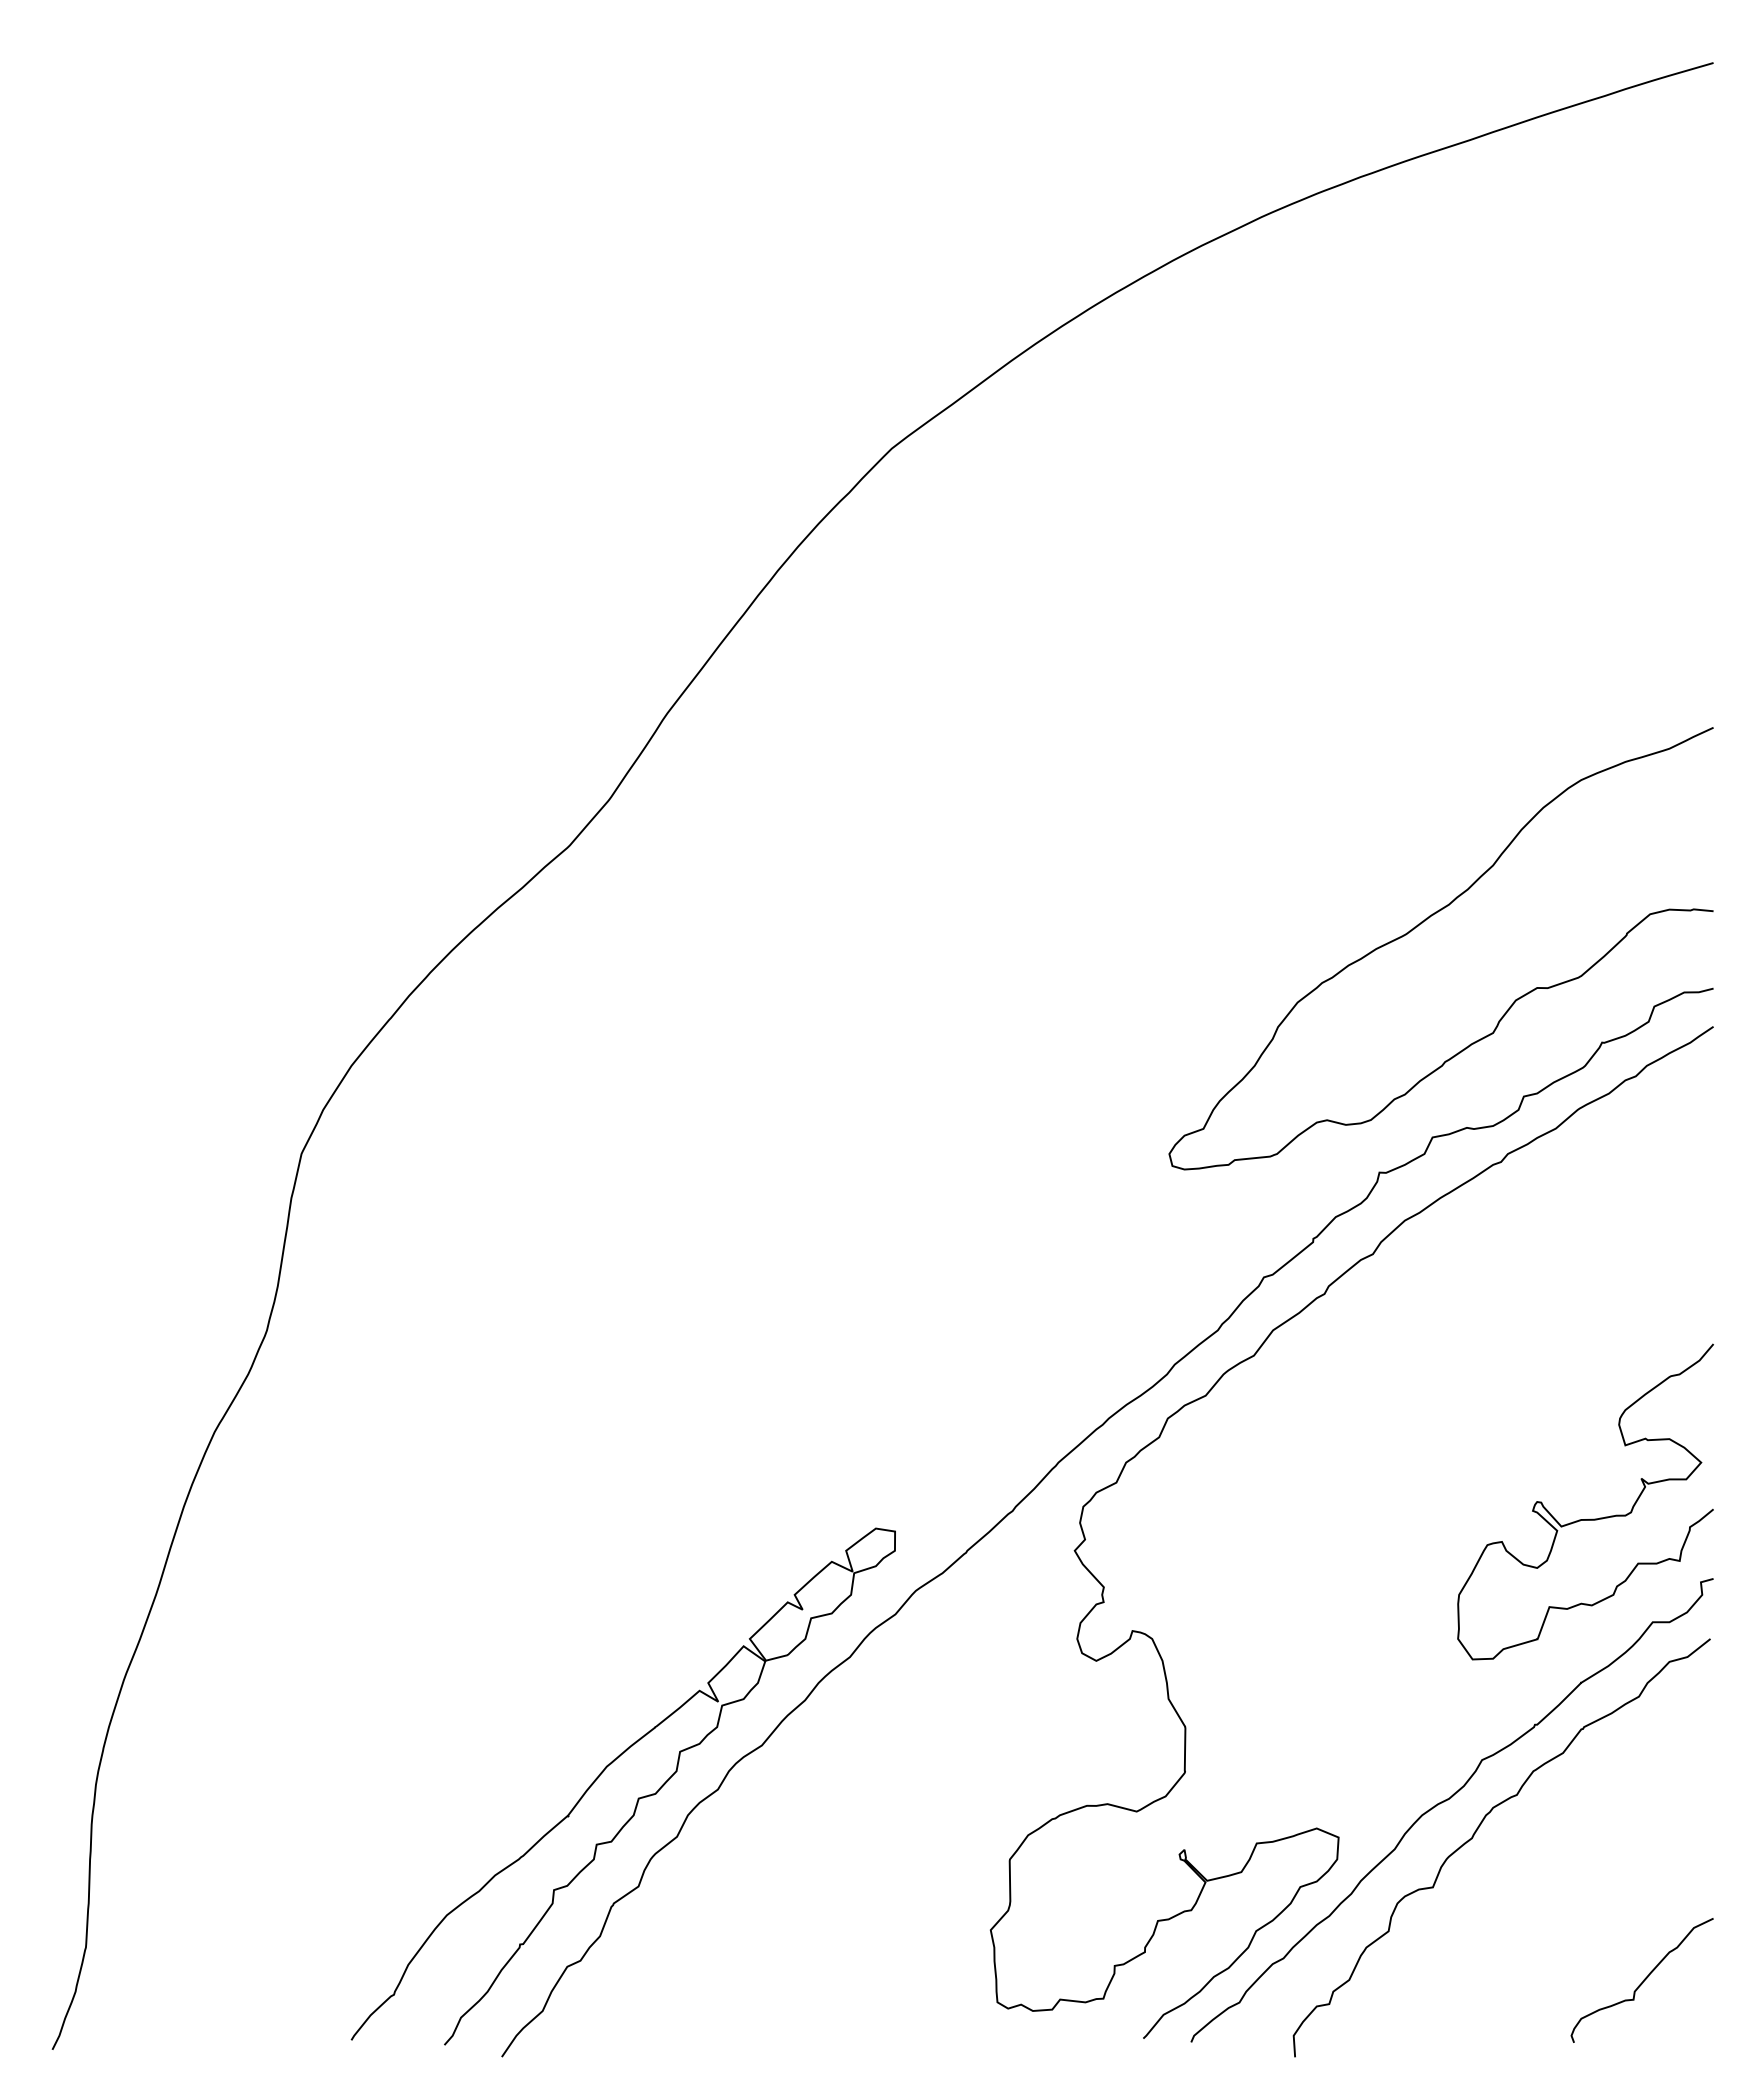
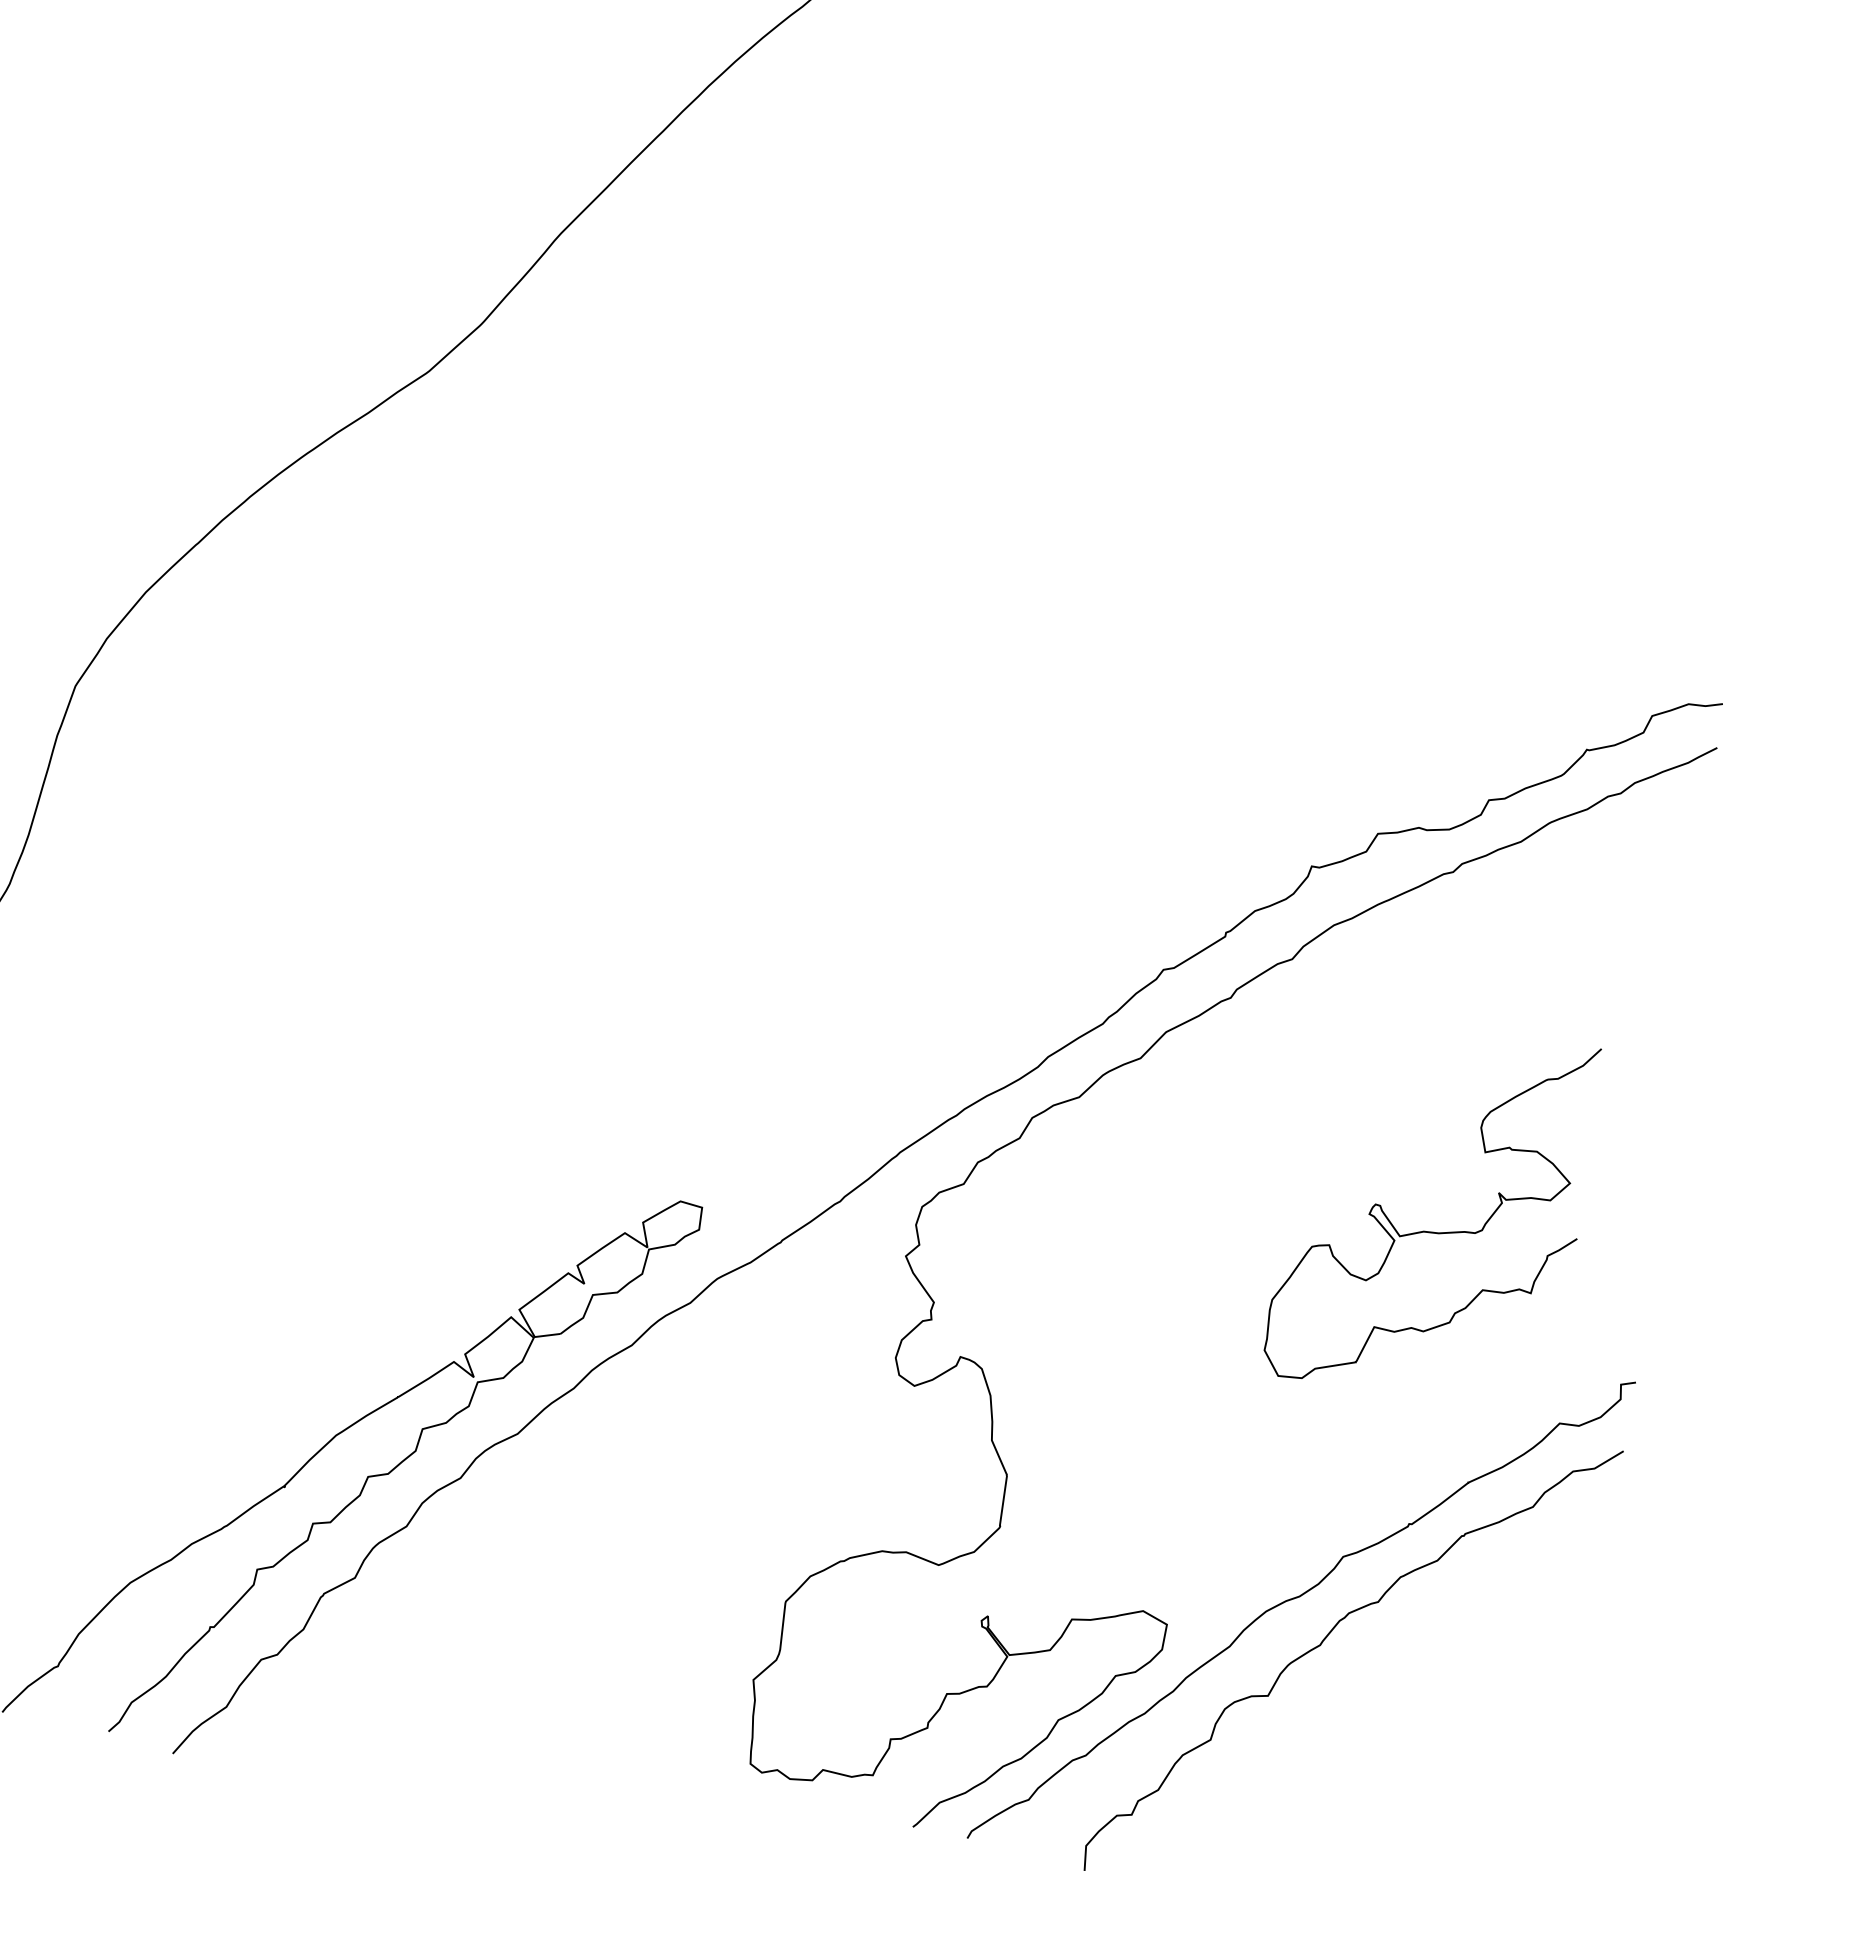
curve: (1421, 924) -> (1396, 587), removed
curve: (1590, 1518) -> (1434, 1231), moved
curve: (1642, 1981) -> (1495, 1834), removed

